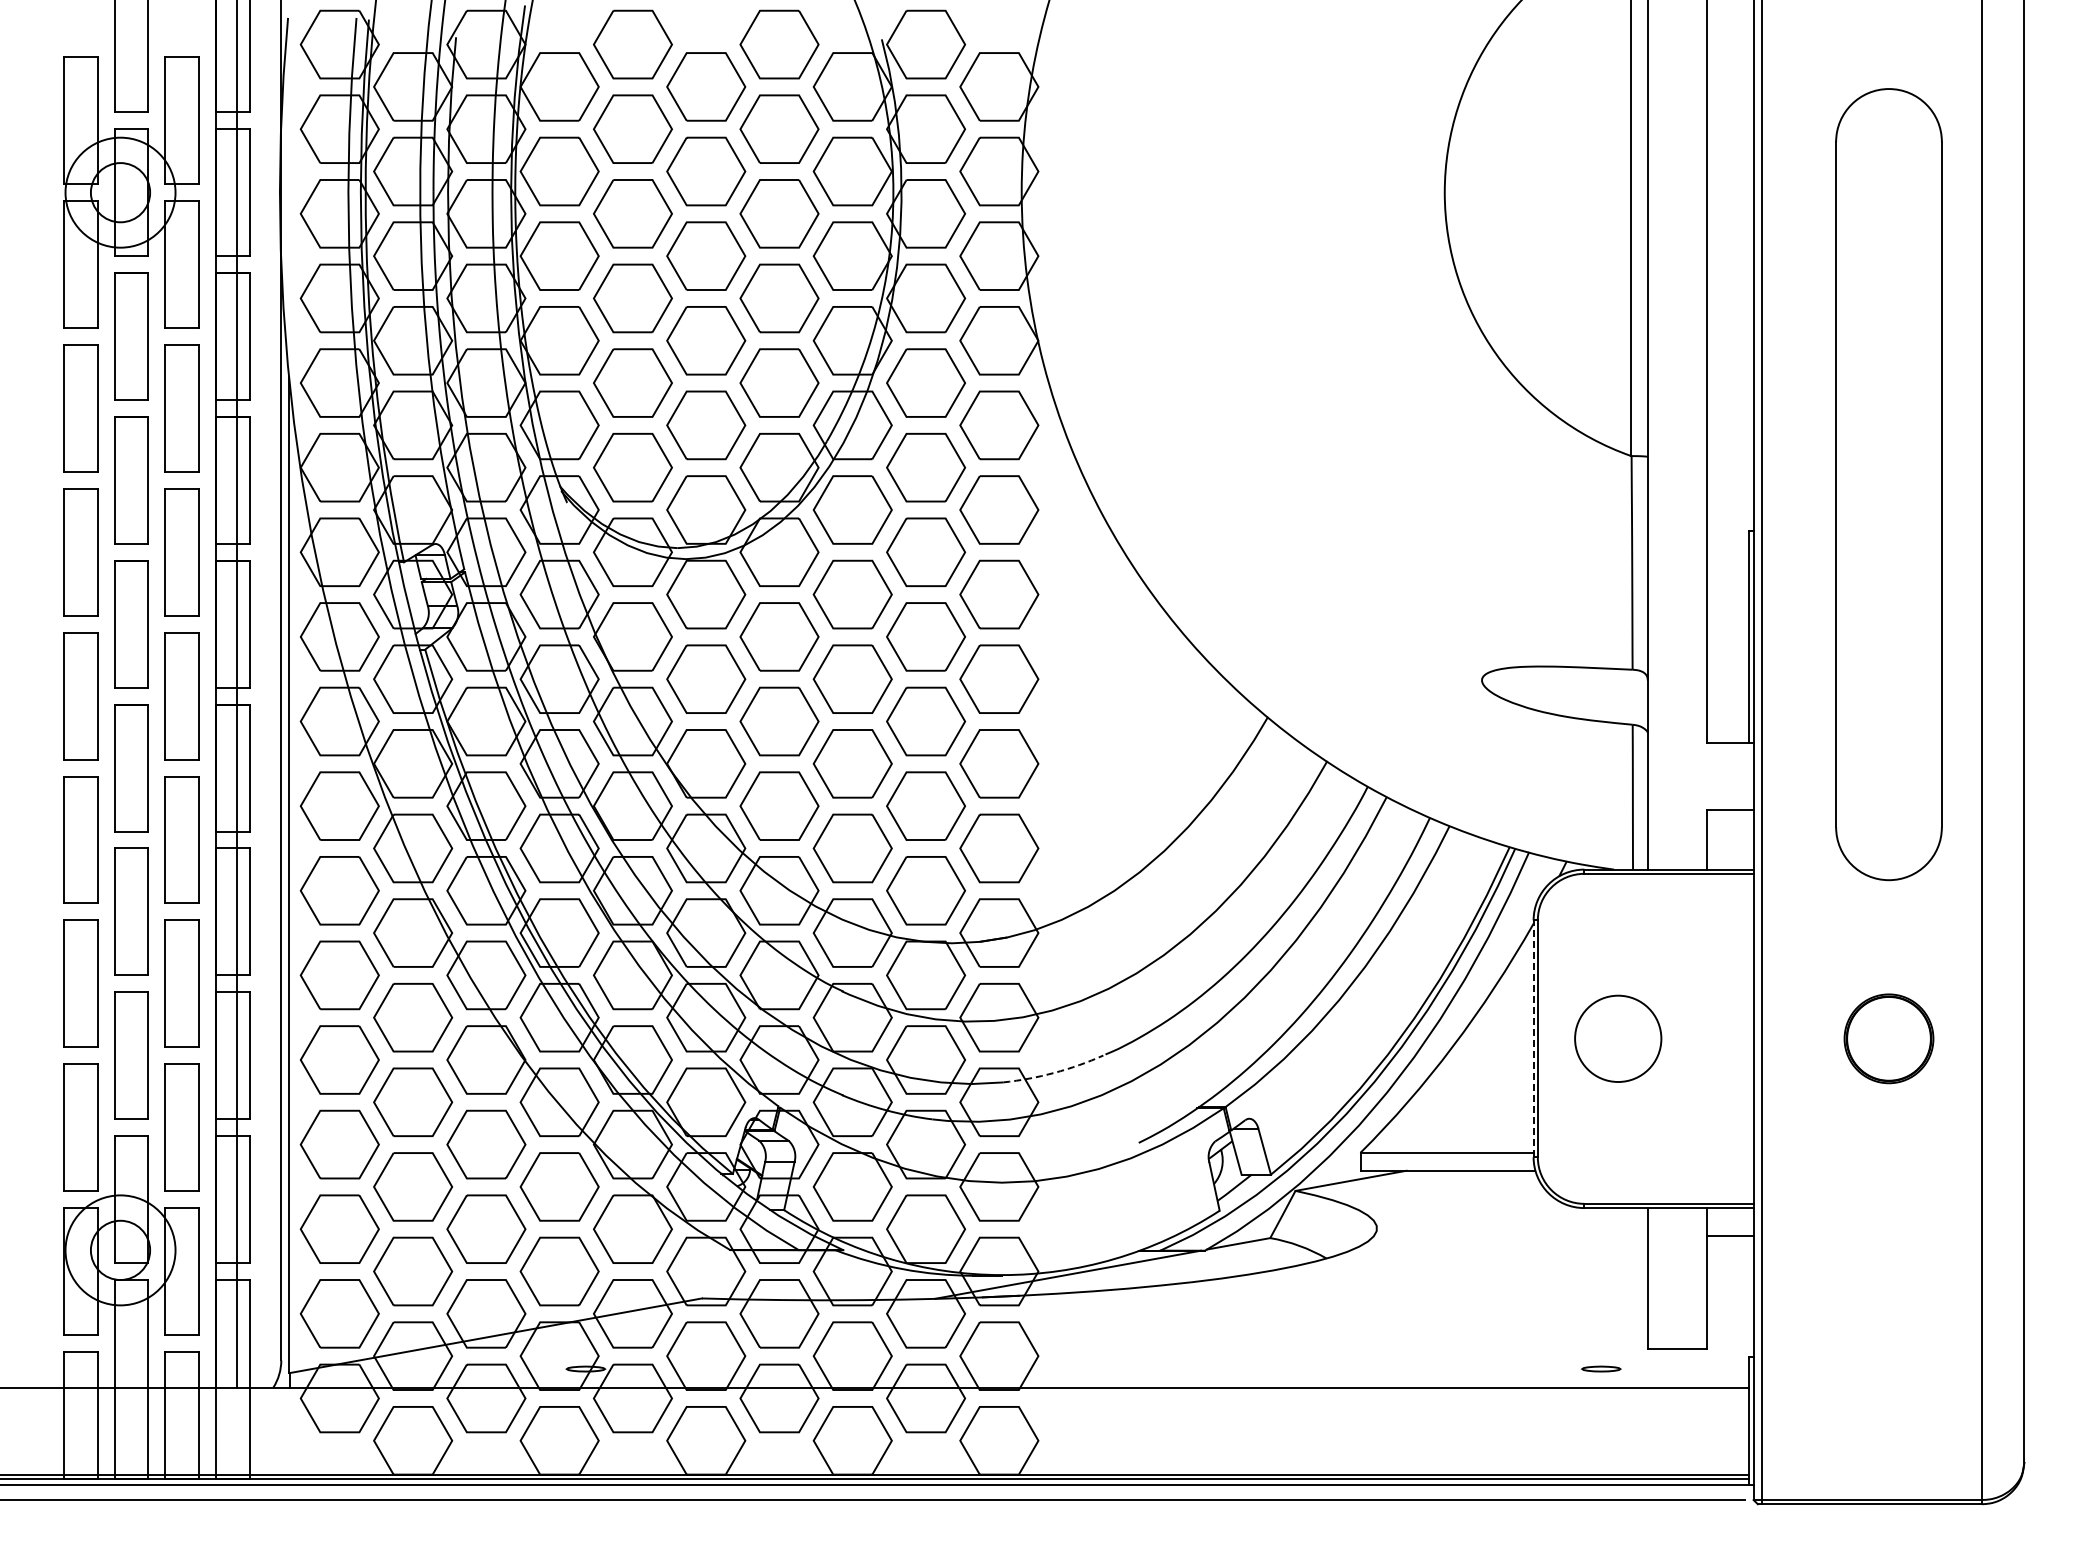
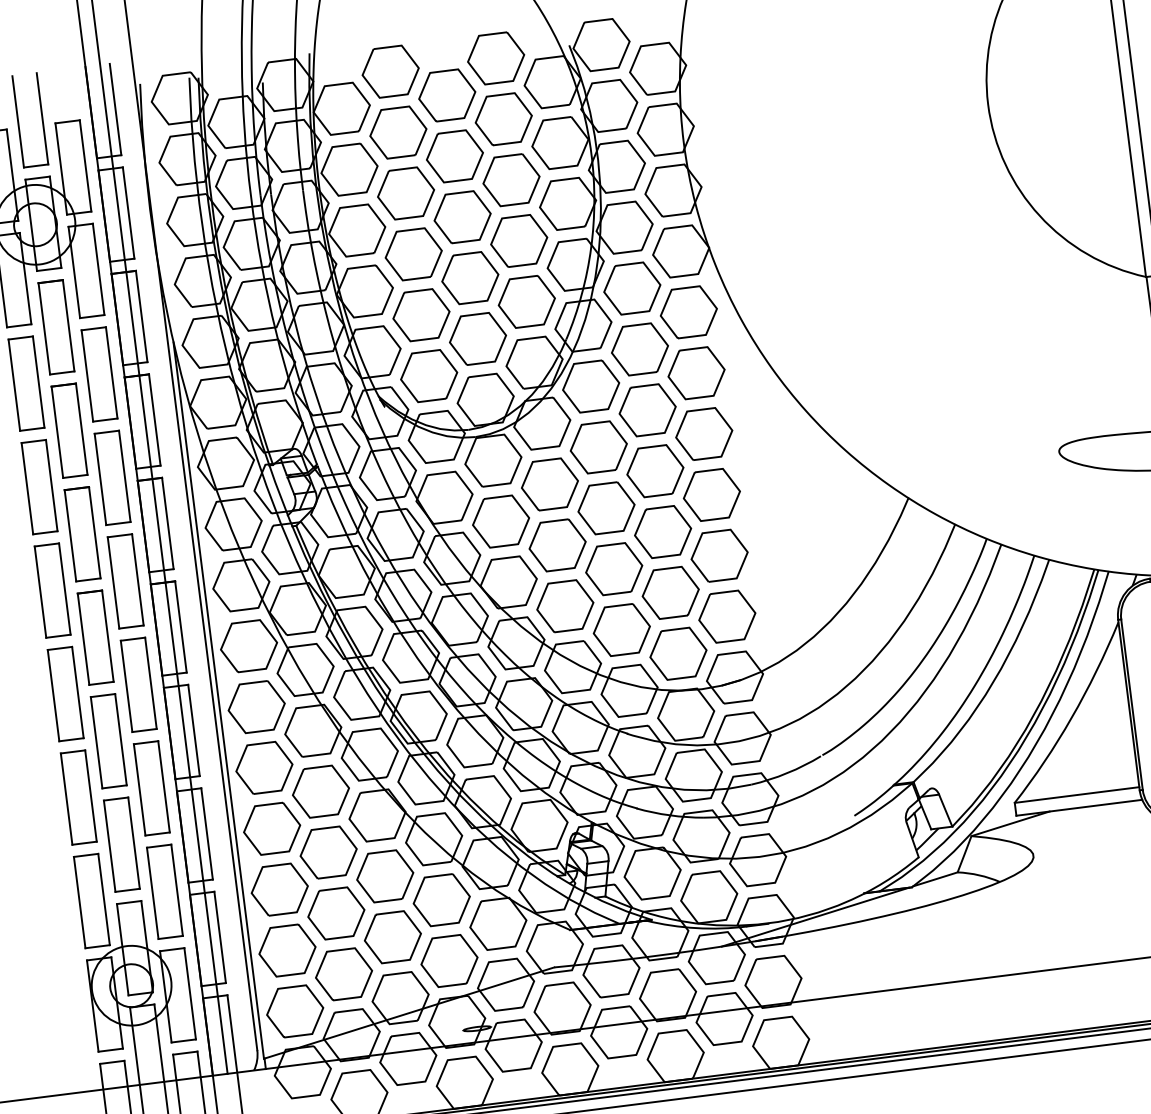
line: (1533, 1038) -> (1128, 704), dashed -> solid
arc: (1054, 1072) -> (787, 772), dashed -> solid

